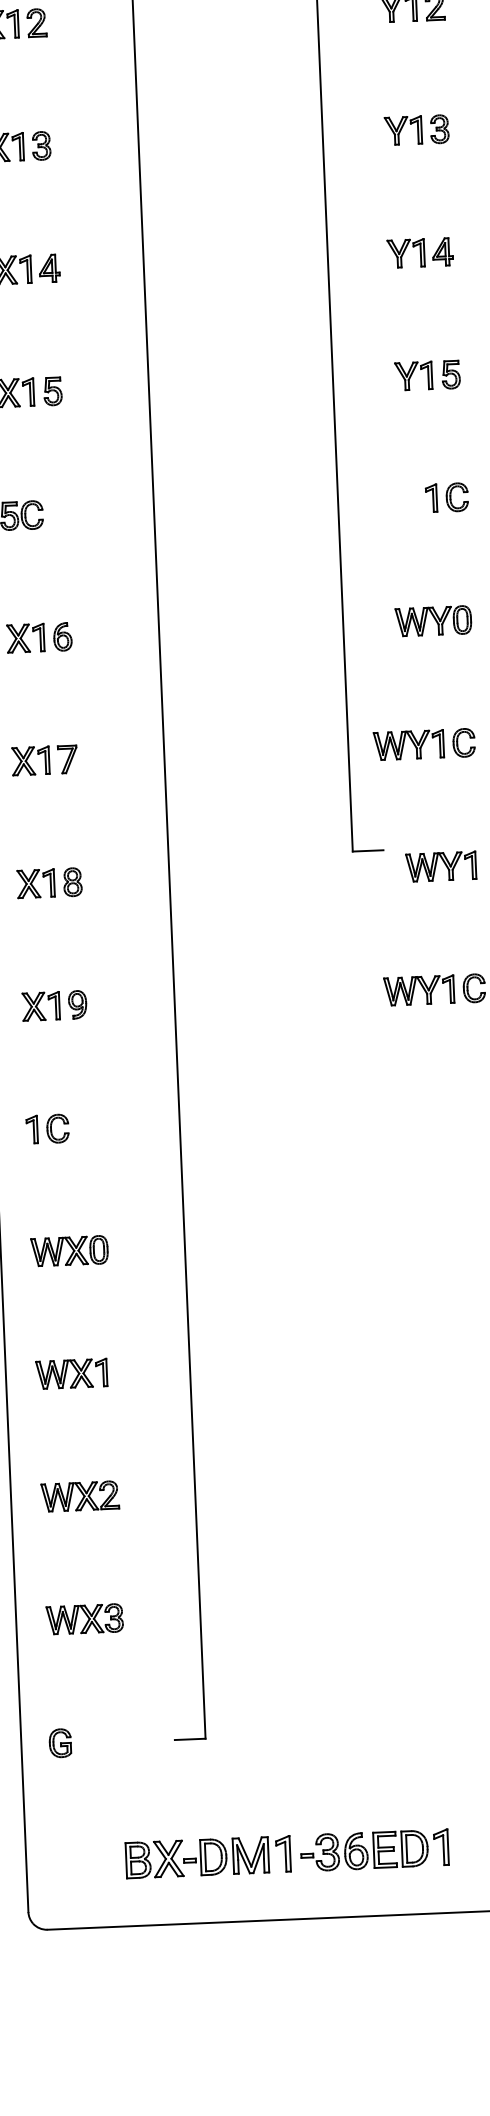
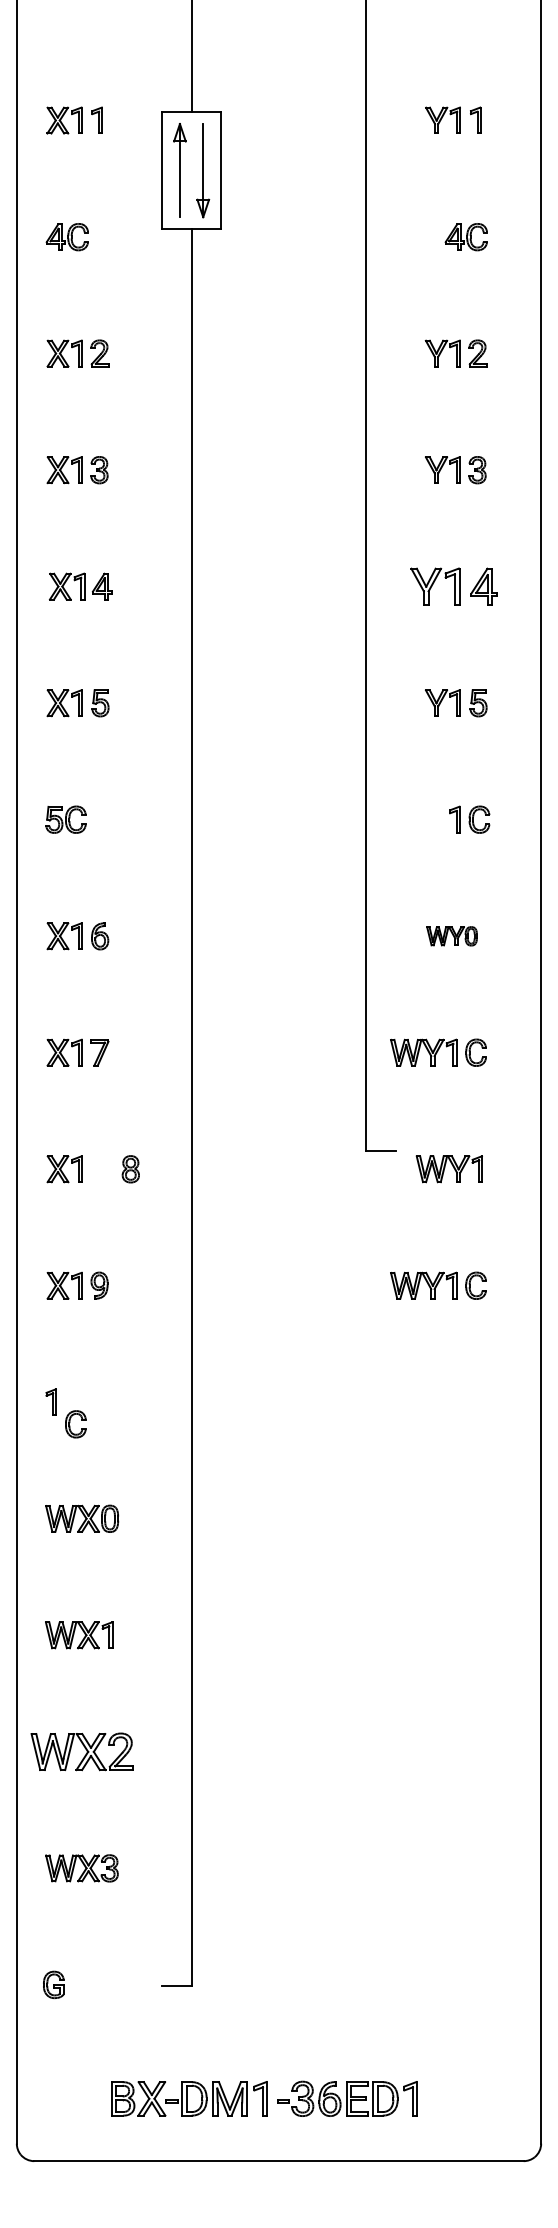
part: (419, 252) -> (453, 586), size x1.4
part: (432, 621) -> (451, 936), size x0.7
part: (72, 882) -> (130, 1169), moved
part: (57, 1128) -> (75, 1424), moved
part: (80, 1496) -> (82, 1751), size x1.4

